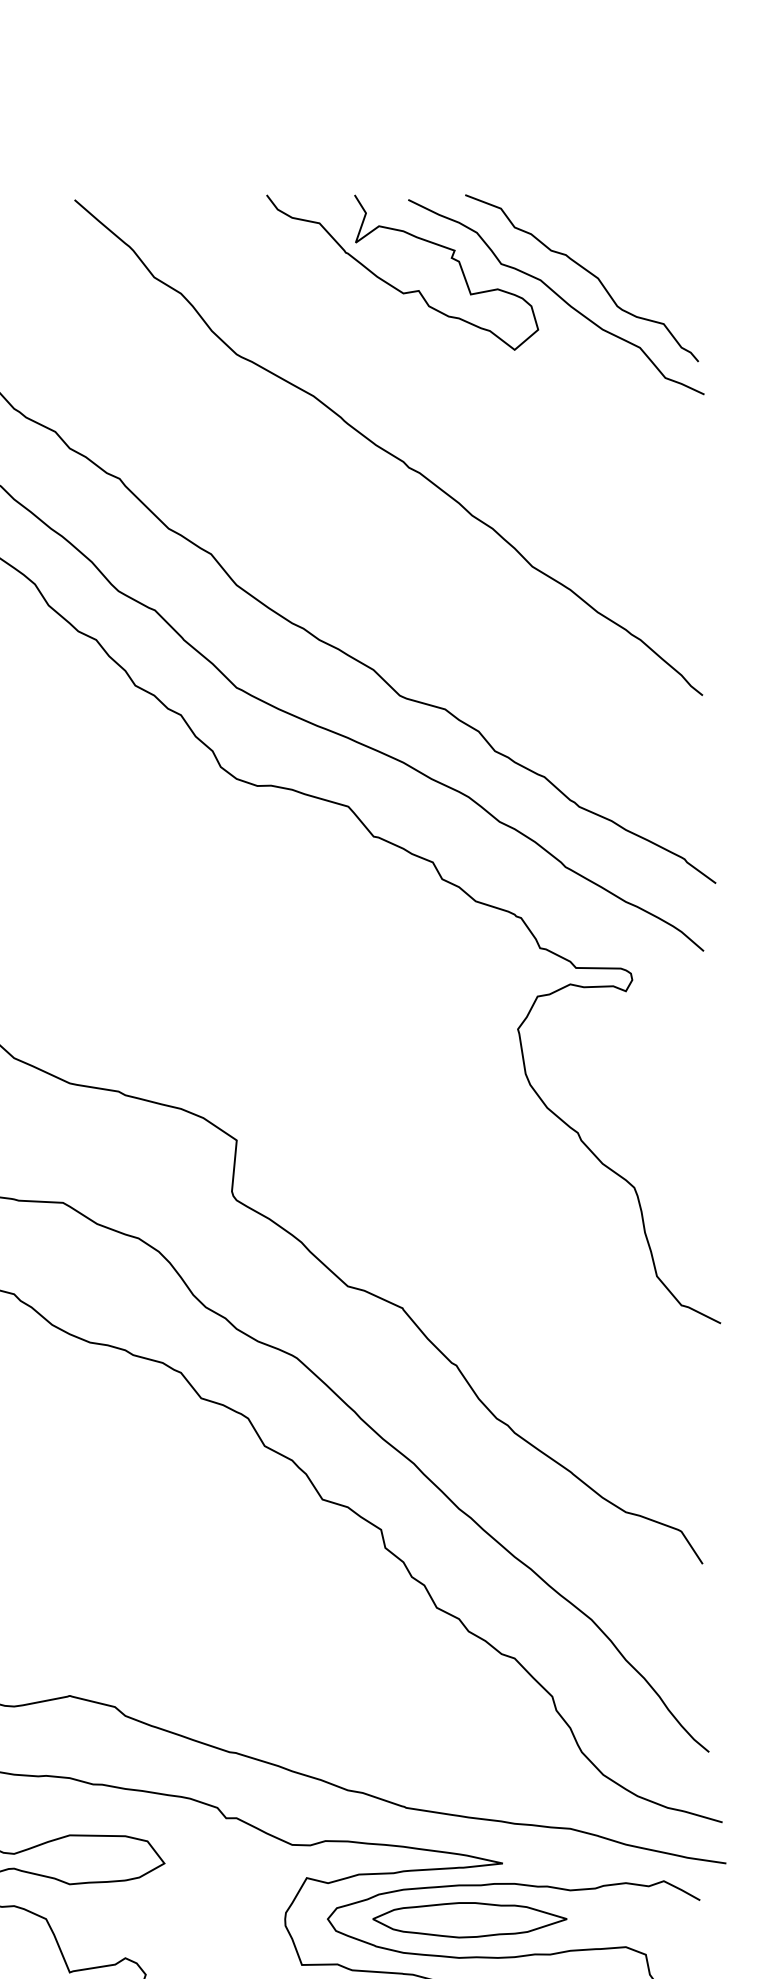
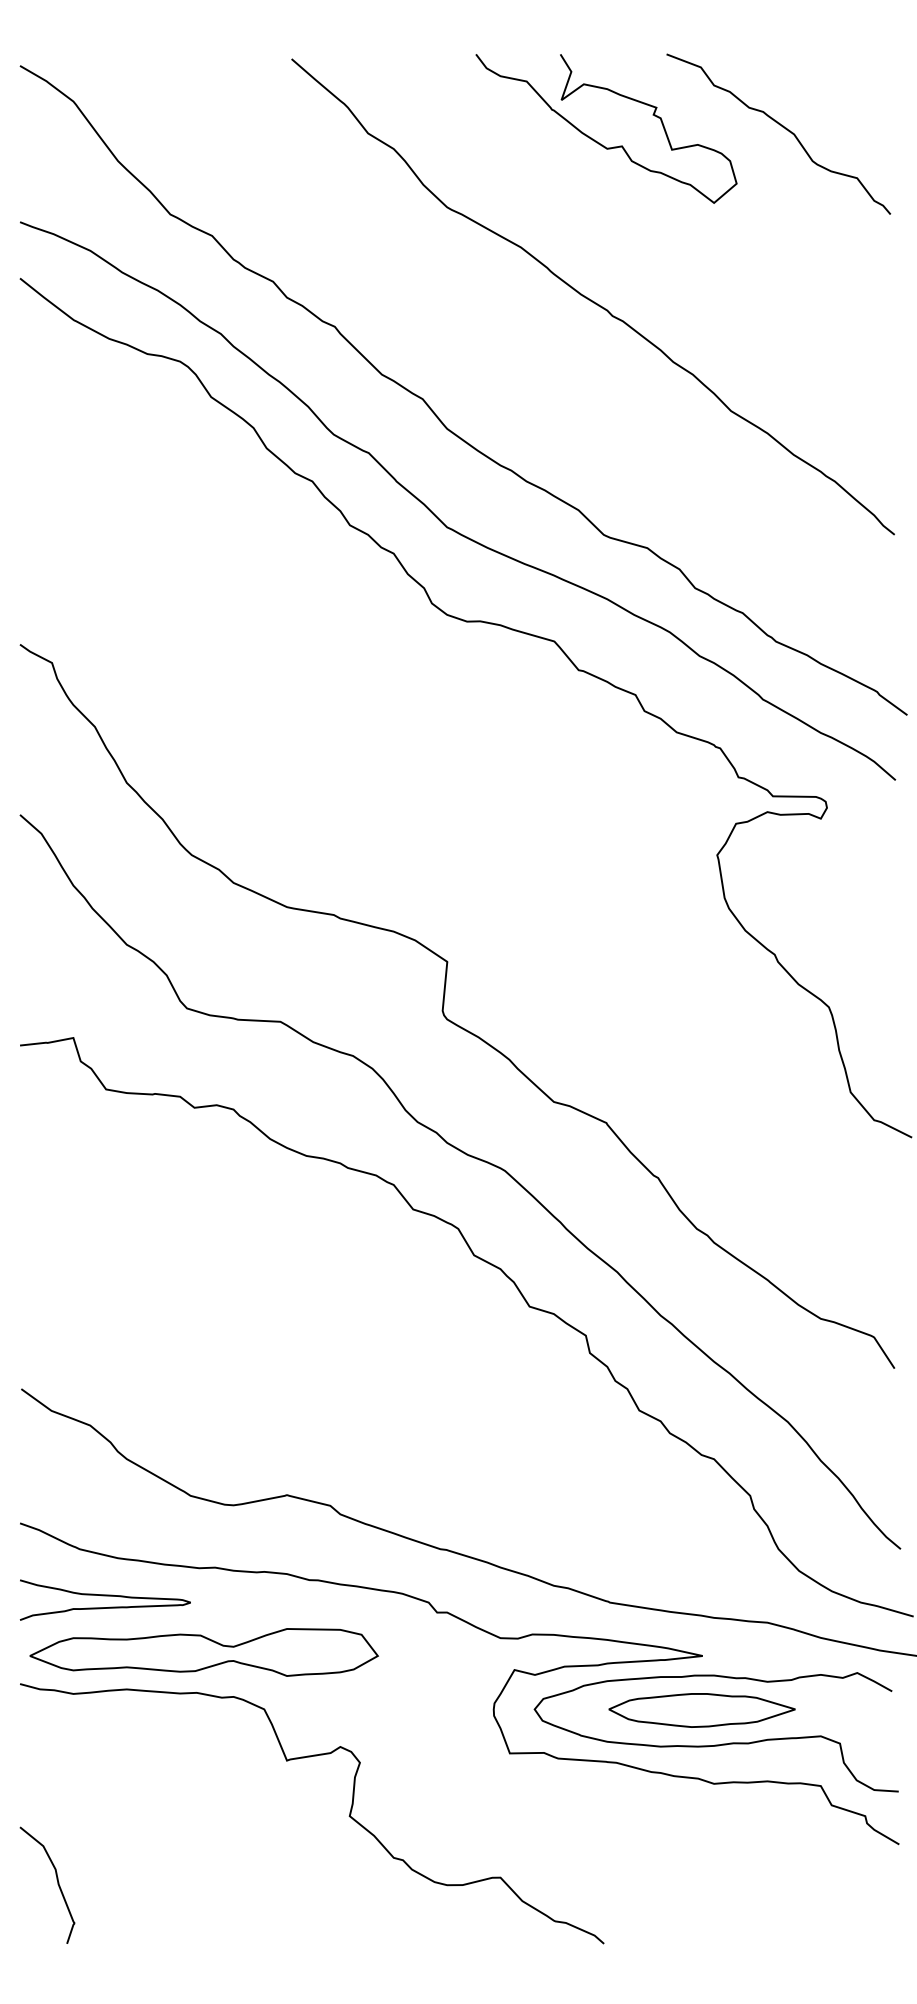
curve: (555, 295) -> (753, 150), removed
part: (469, 1920) -> (701, 1710), moved

